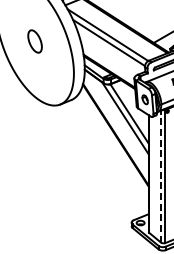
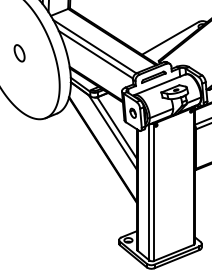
part: (34, 41) -> (19, 53), size x0.71
line: (161, 175) -> (149, 191), dashed -> solid

